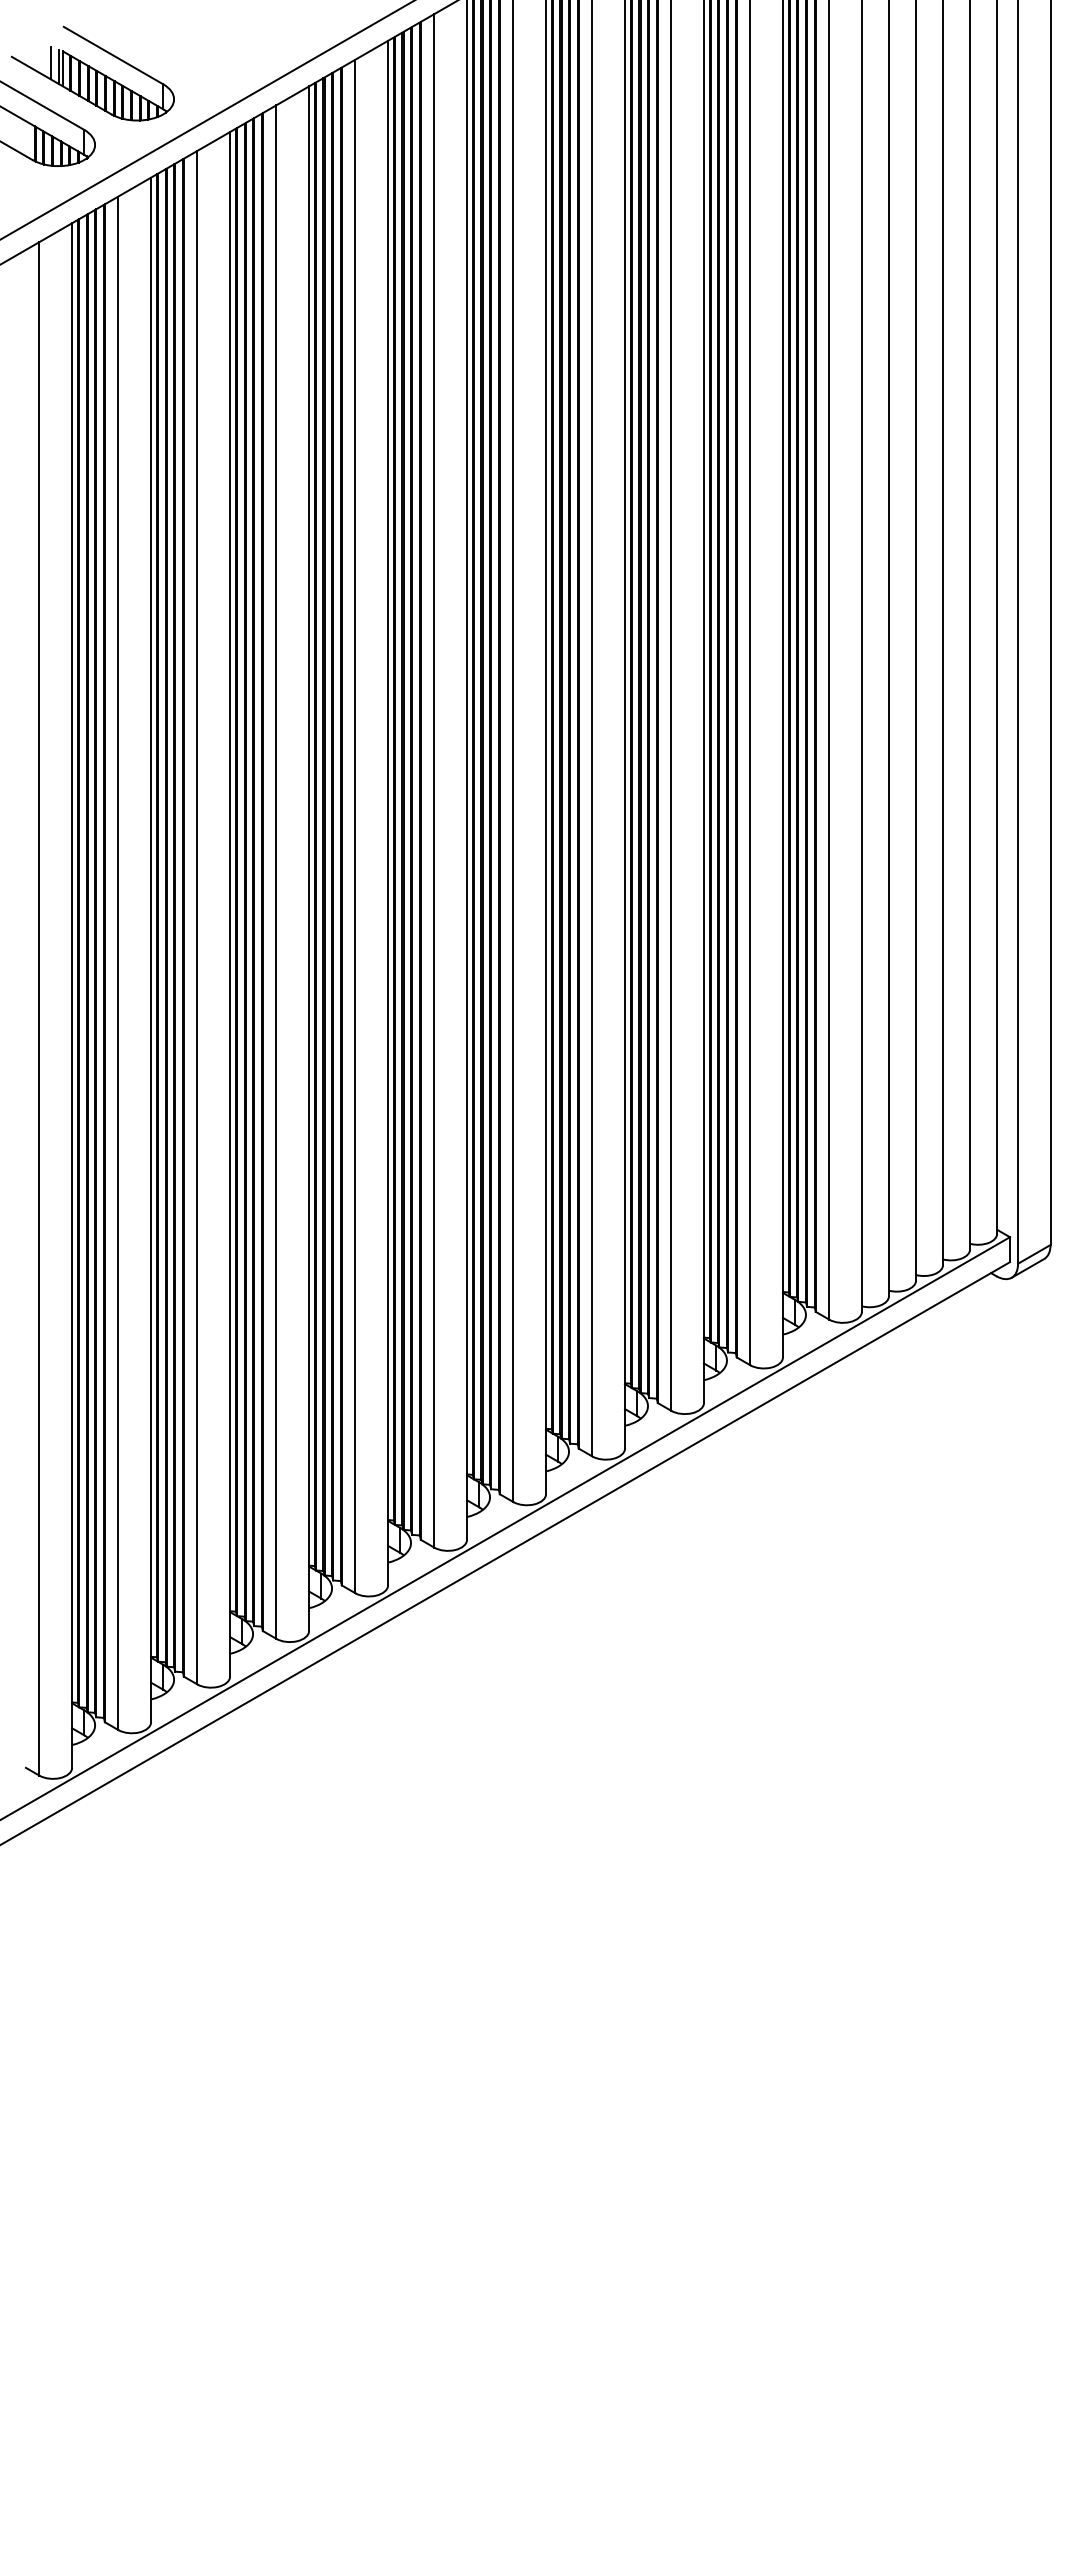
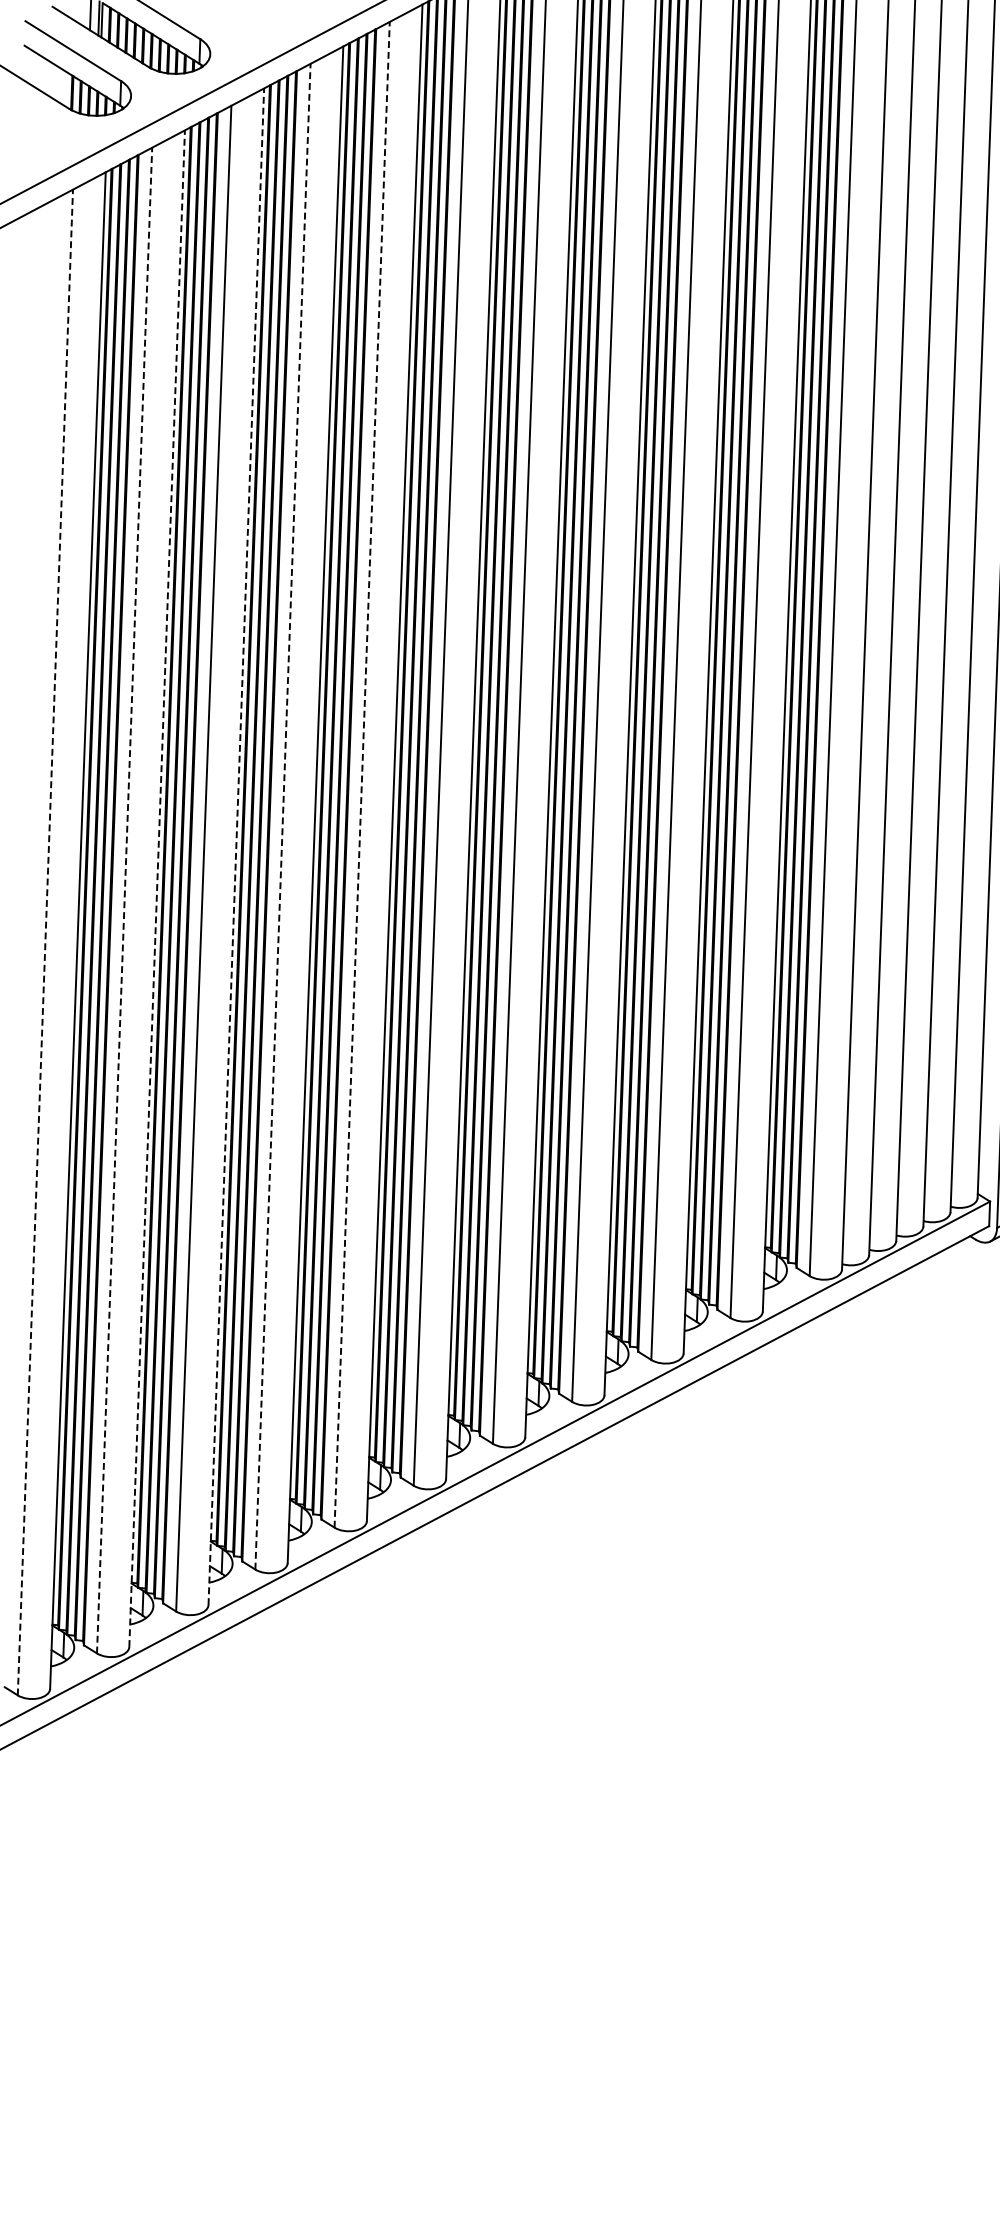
line: (355, 826) -> (362, 774), solid -> dashed
line: (276, 872) -> (283, 817), solid -> dashed
line: (230, 903) -> (236, 845), solid -> dashed
line: (151, 949) -> (157, 888), solid -> dashed
line: (118, 963) -> (124, 900), solid -> dashed
line: (39, 1008) -> (45, 942), solid -> dashed

